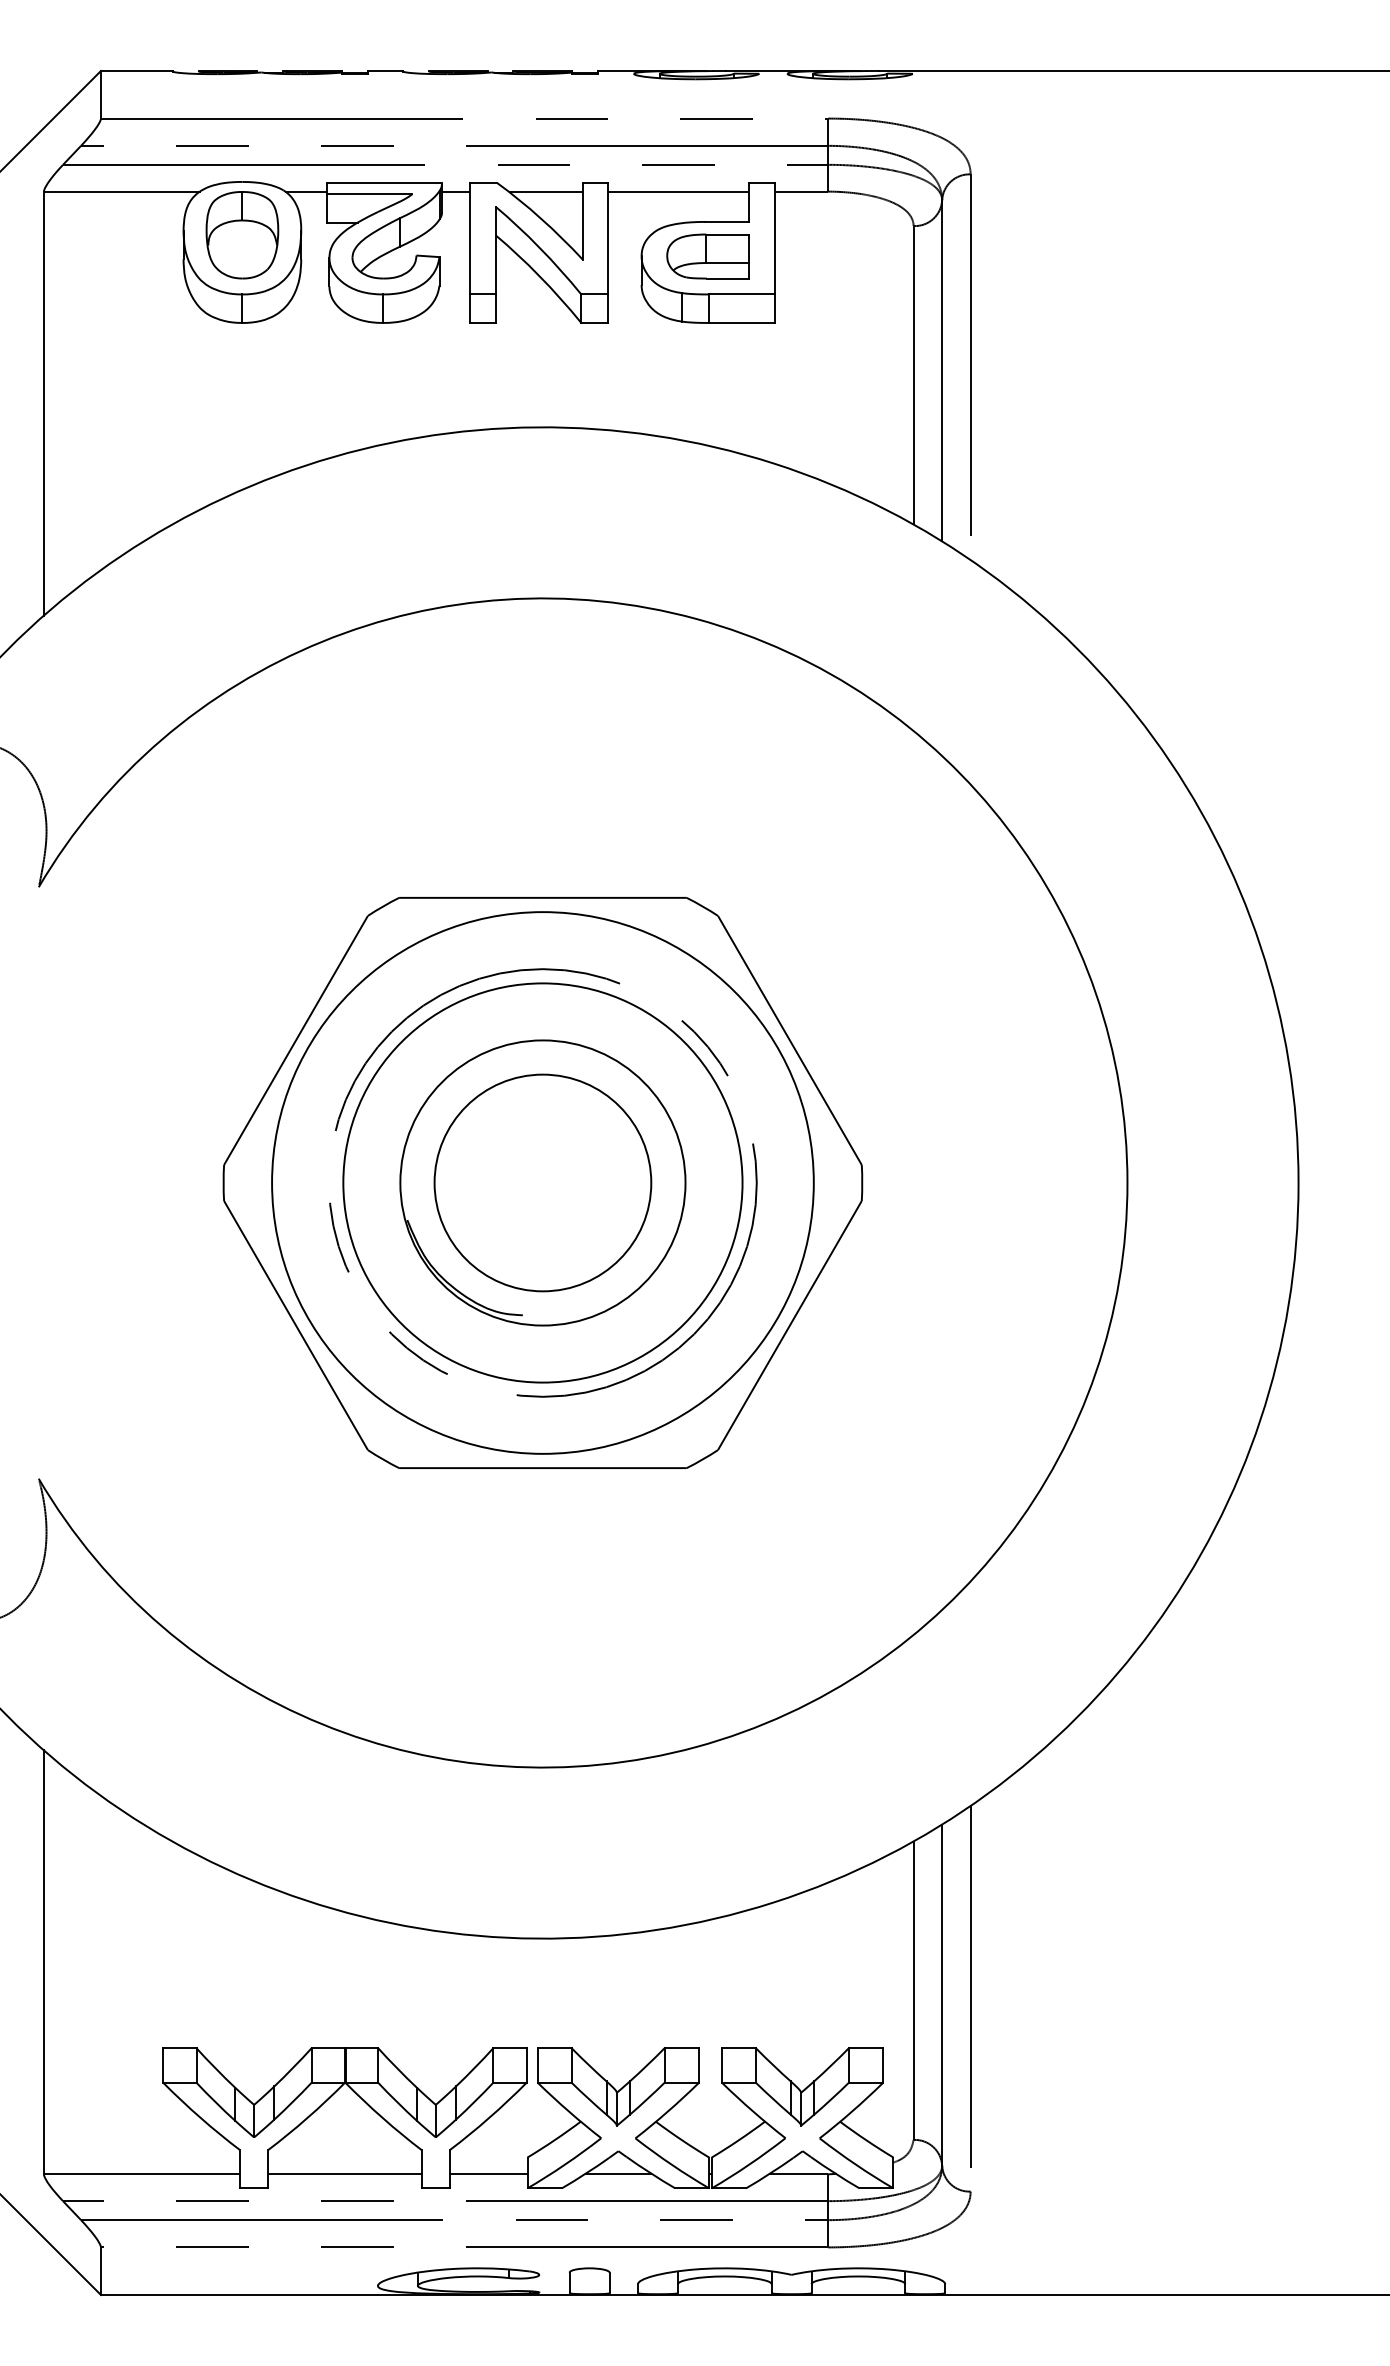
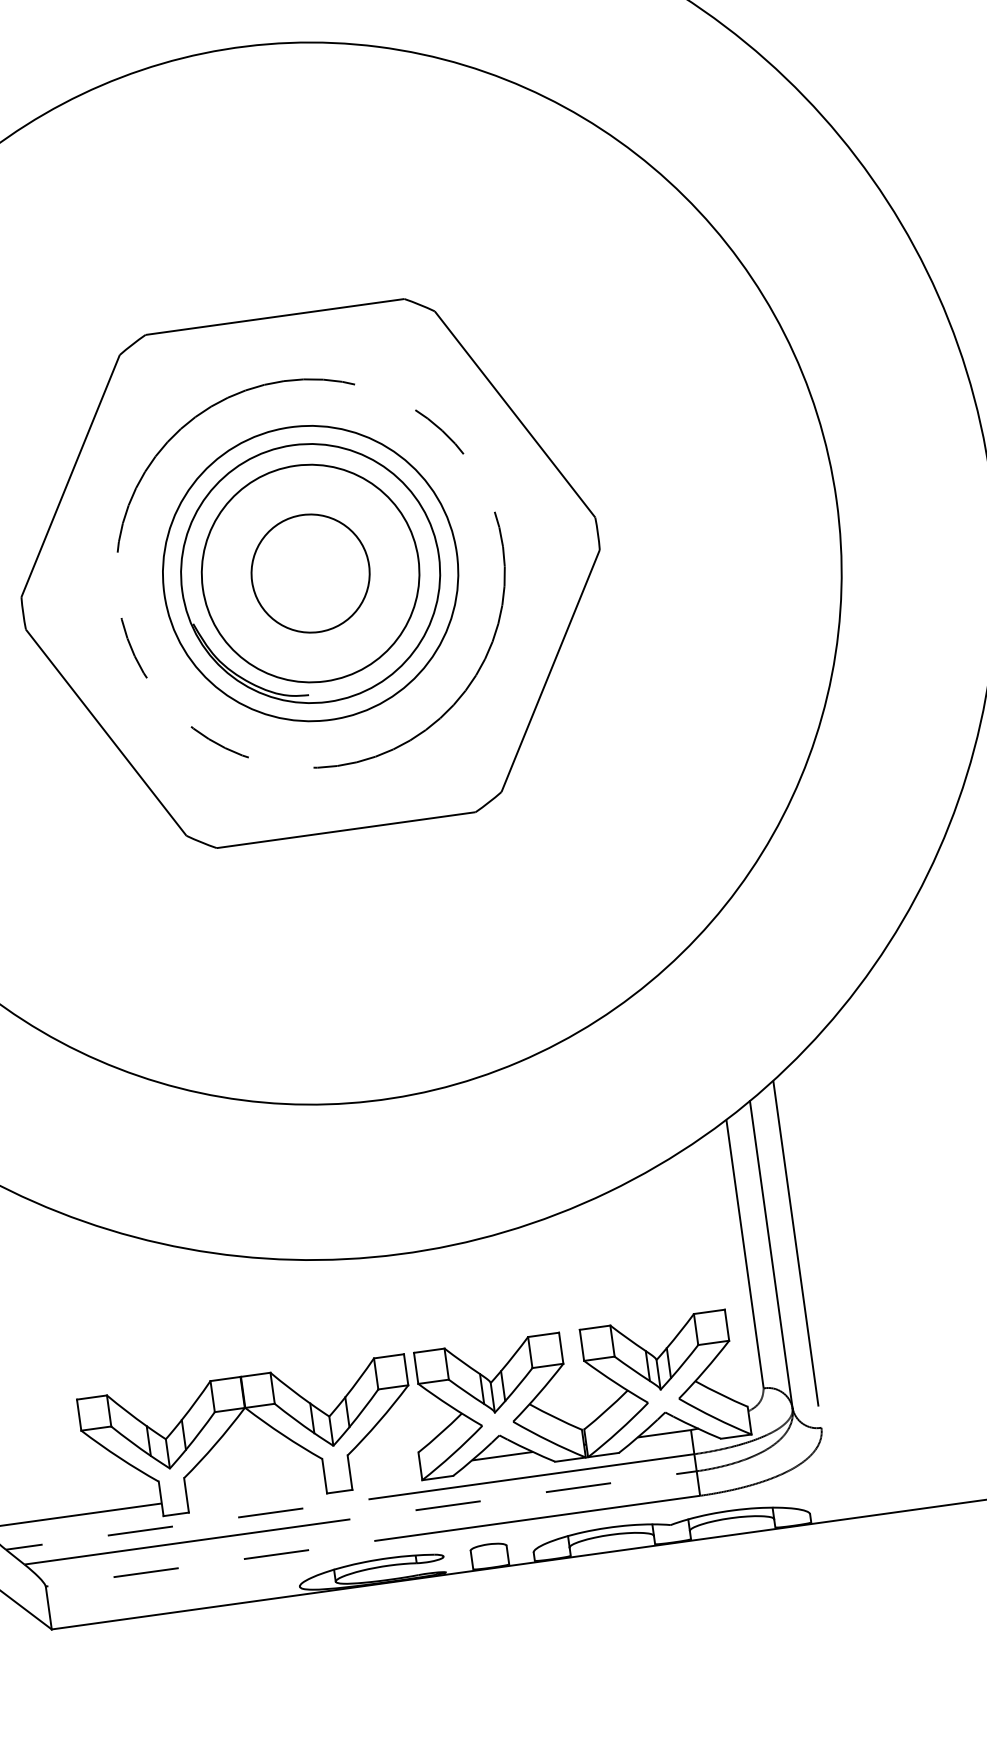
circle: (542, 1182) -> (310, 573), size x0.6
circle: (542, 1182) -> (310, 573), size x0.6
circle: (542, 1182) -> (310, 573), size x0.6
line: (344, 2174) -> (255, 1490), removed
line: (488, 2174) -> (385, 1472), removed

